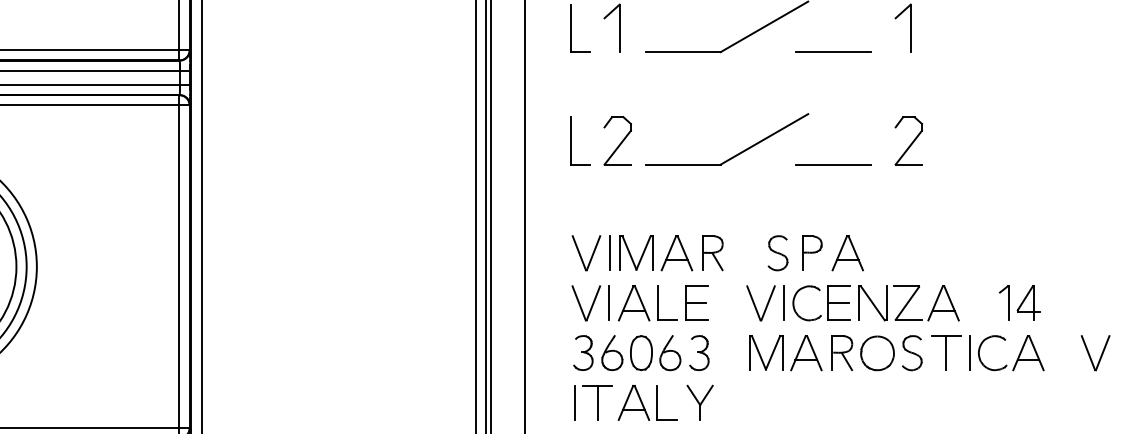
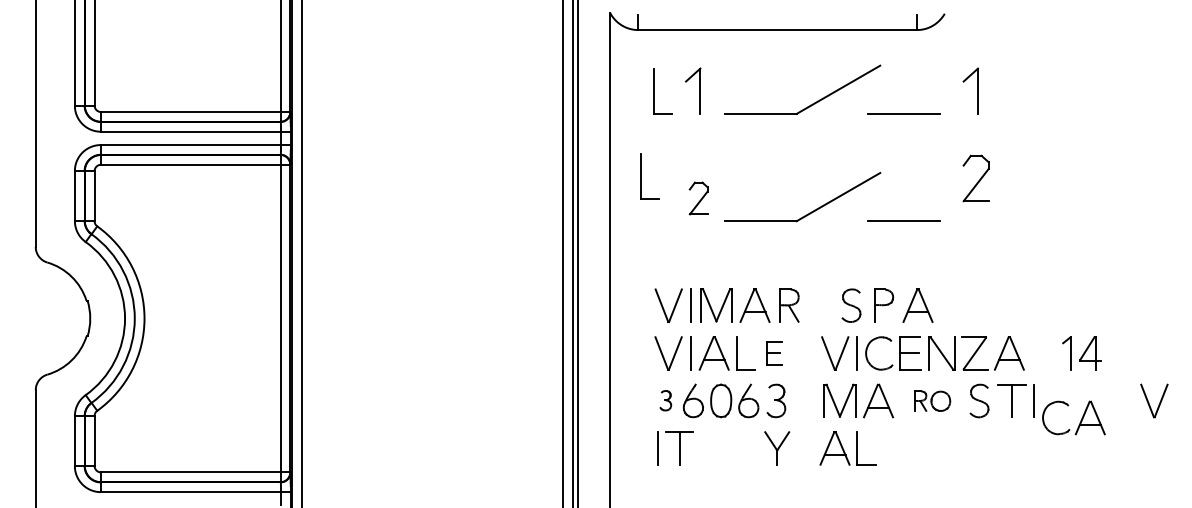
part: (571, 140) -> (641, 176), moved
part: (617, 140) -> (698, 198), size x0.7
part: (908, 140) -> (975, 178), moved
part: (697, 303) -> (774, 353), size x0.7
part: (583, 352) -> (665, 400), size x0.6
part: (862, 353) -> (932, 401), size x0.6
part: (1018, 355) -> (1080, 420), moved
part: (647, 402) -> (847, 448), moved

